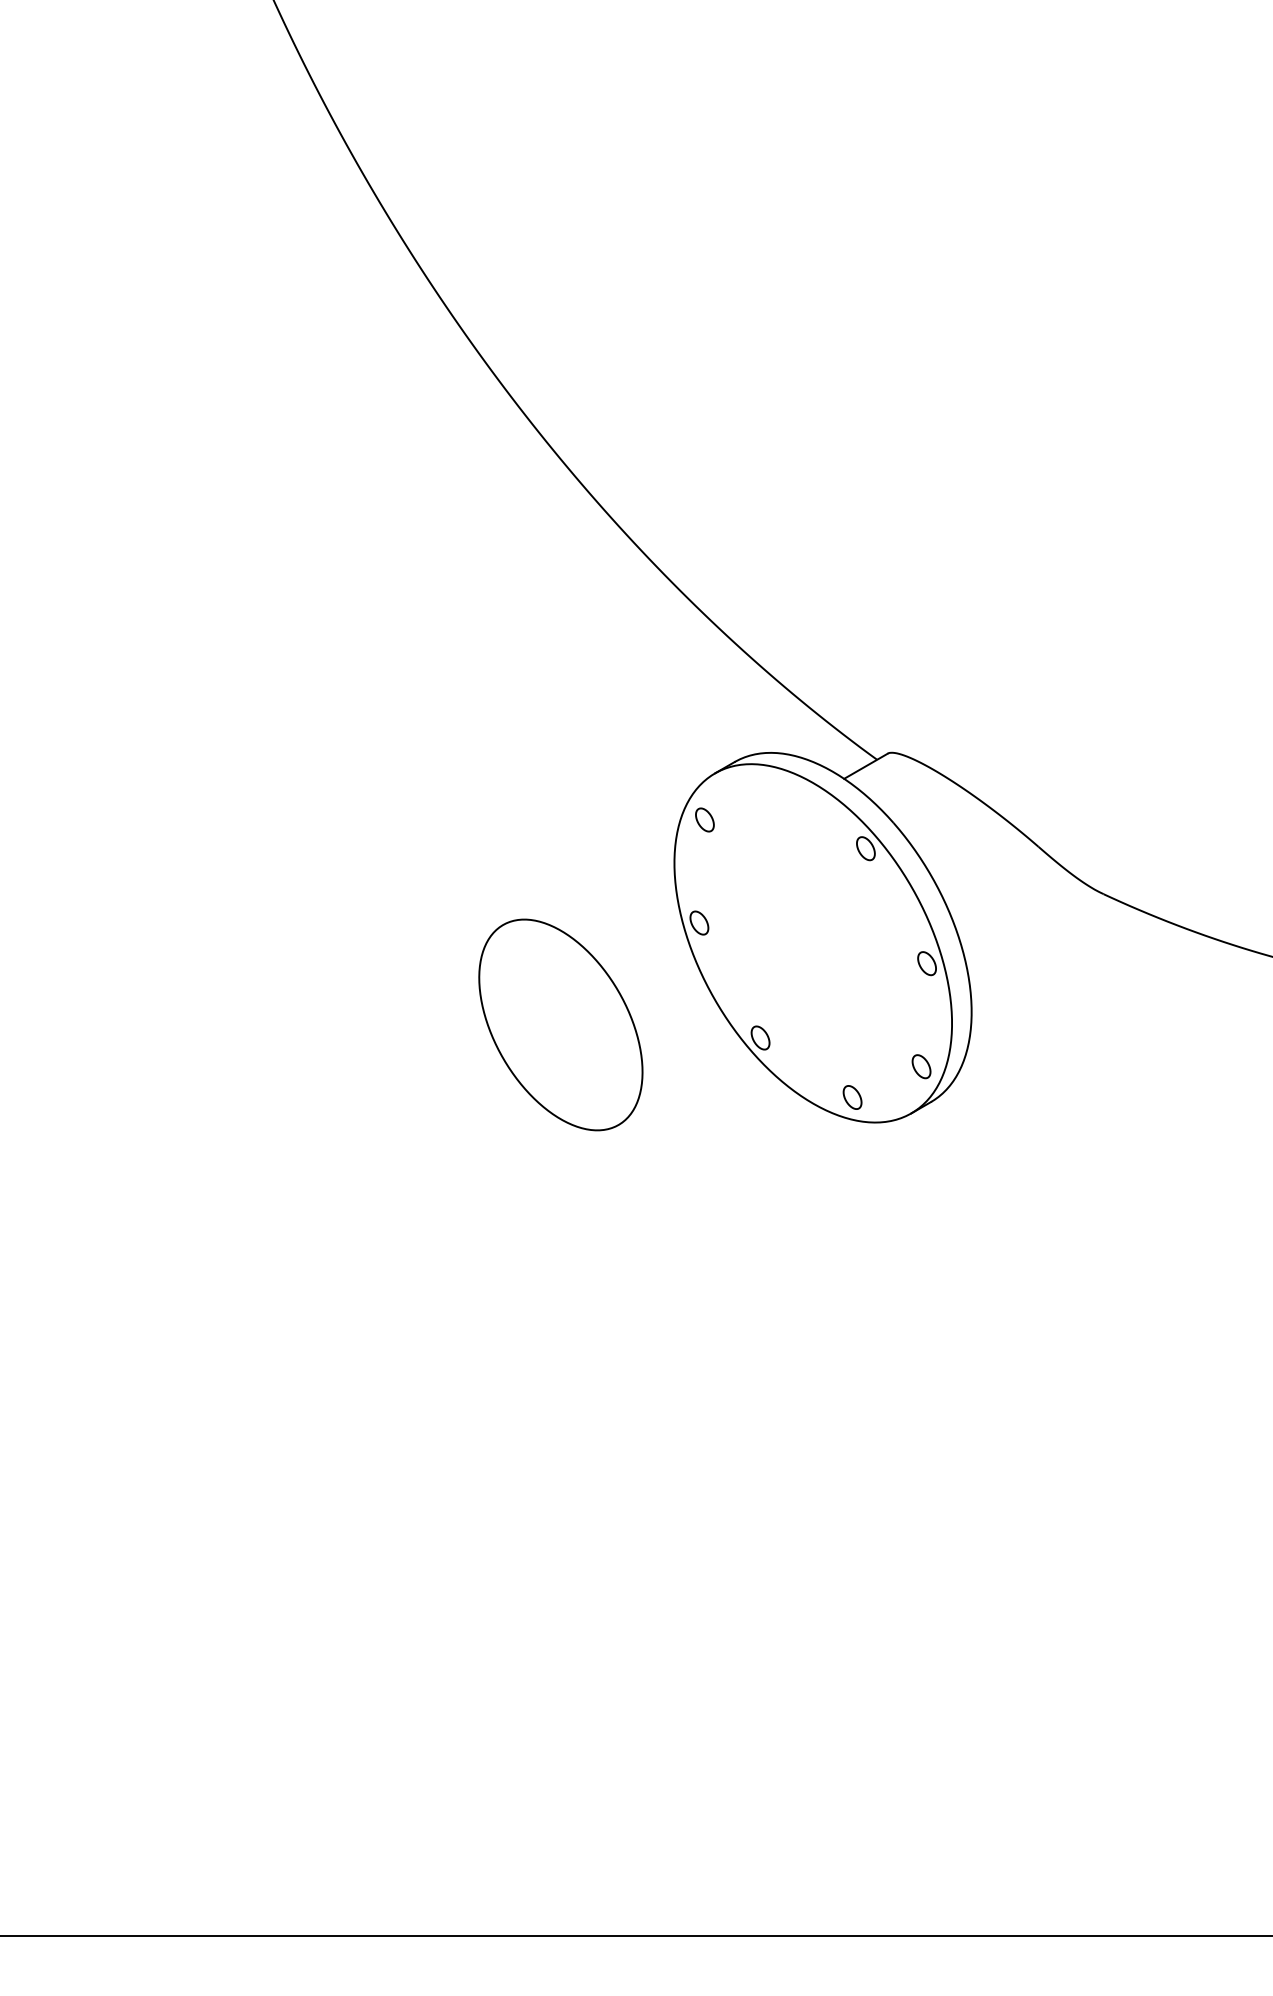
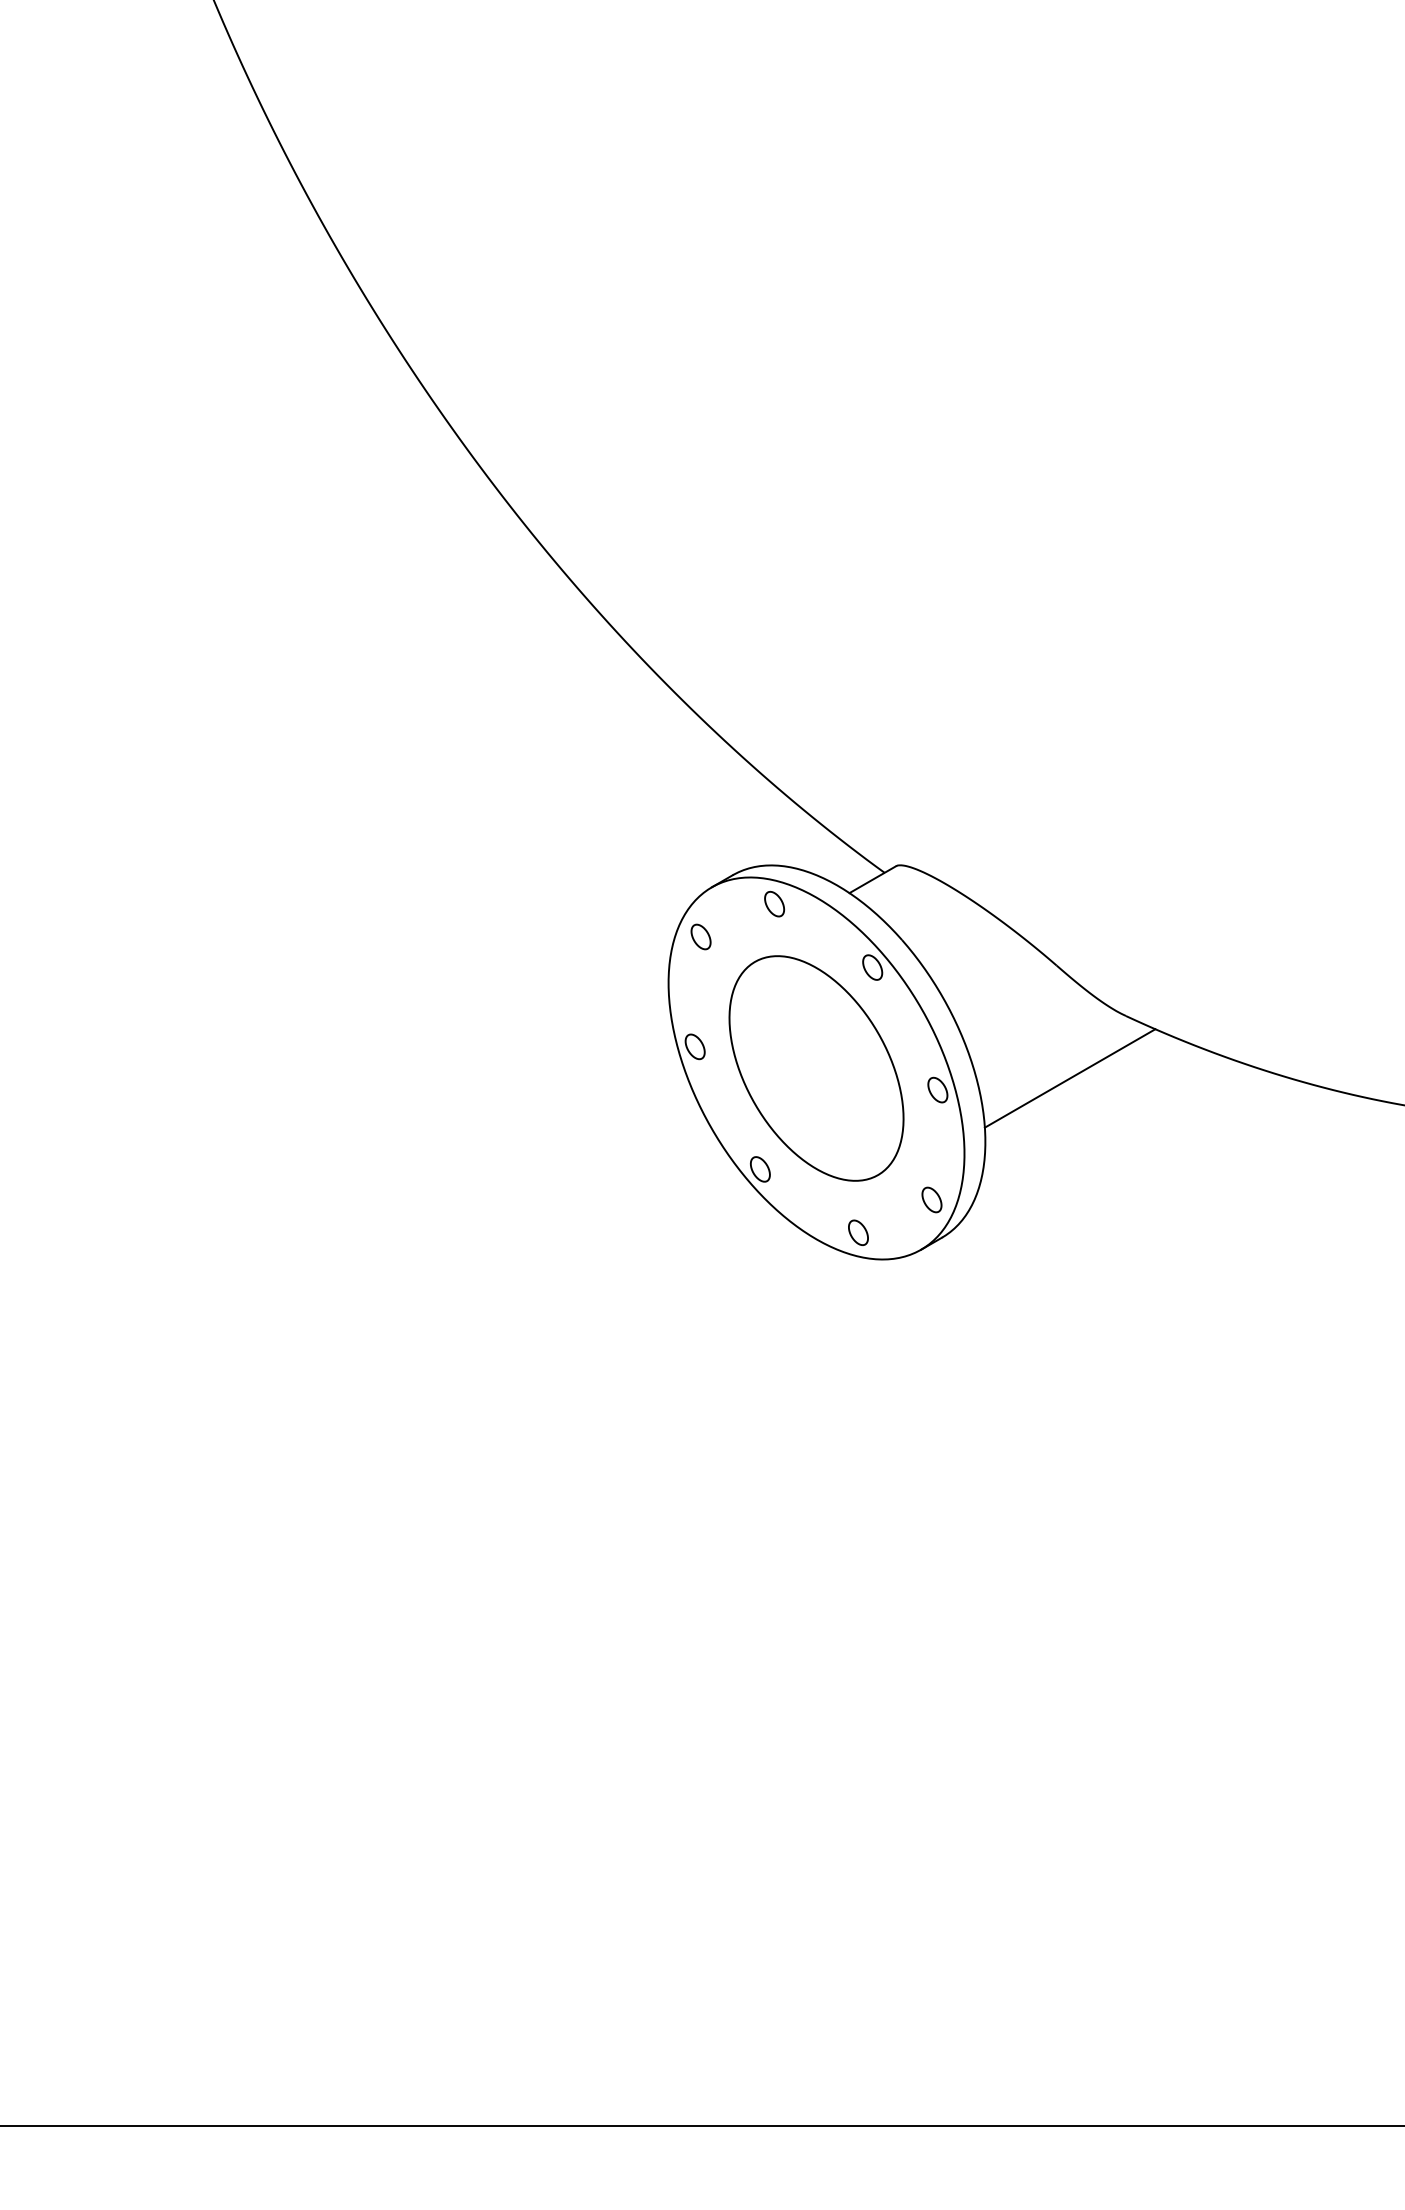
part: (773, 788) -> (774, 903), added
line: (1050, 952) -> (1069, 1078), added
part: (560, 1024) -> (816, 1068), moved

